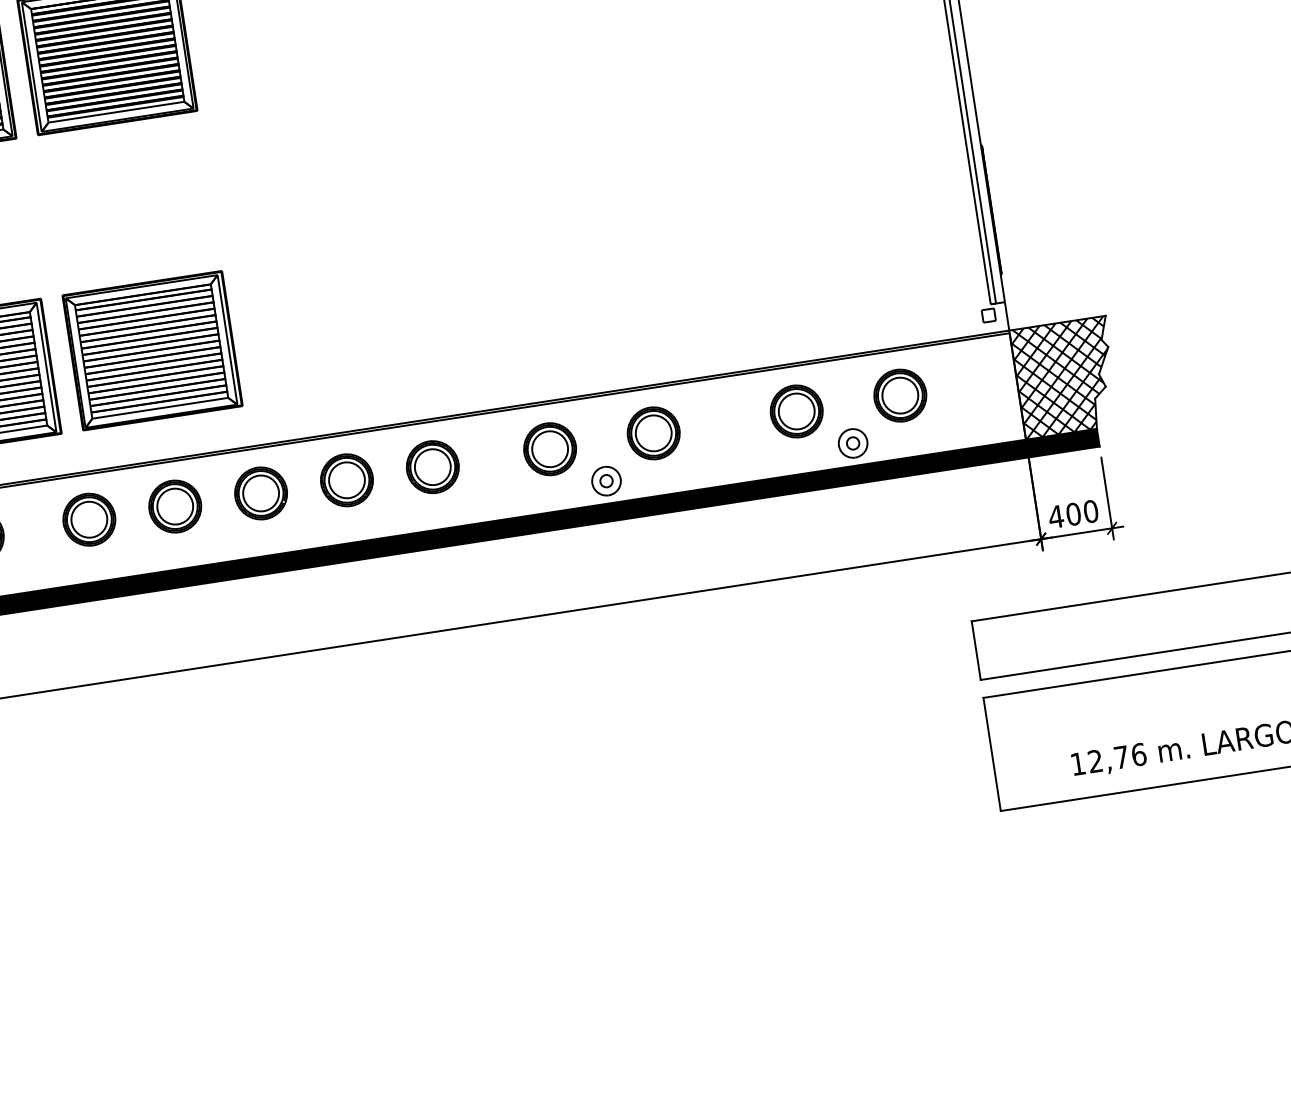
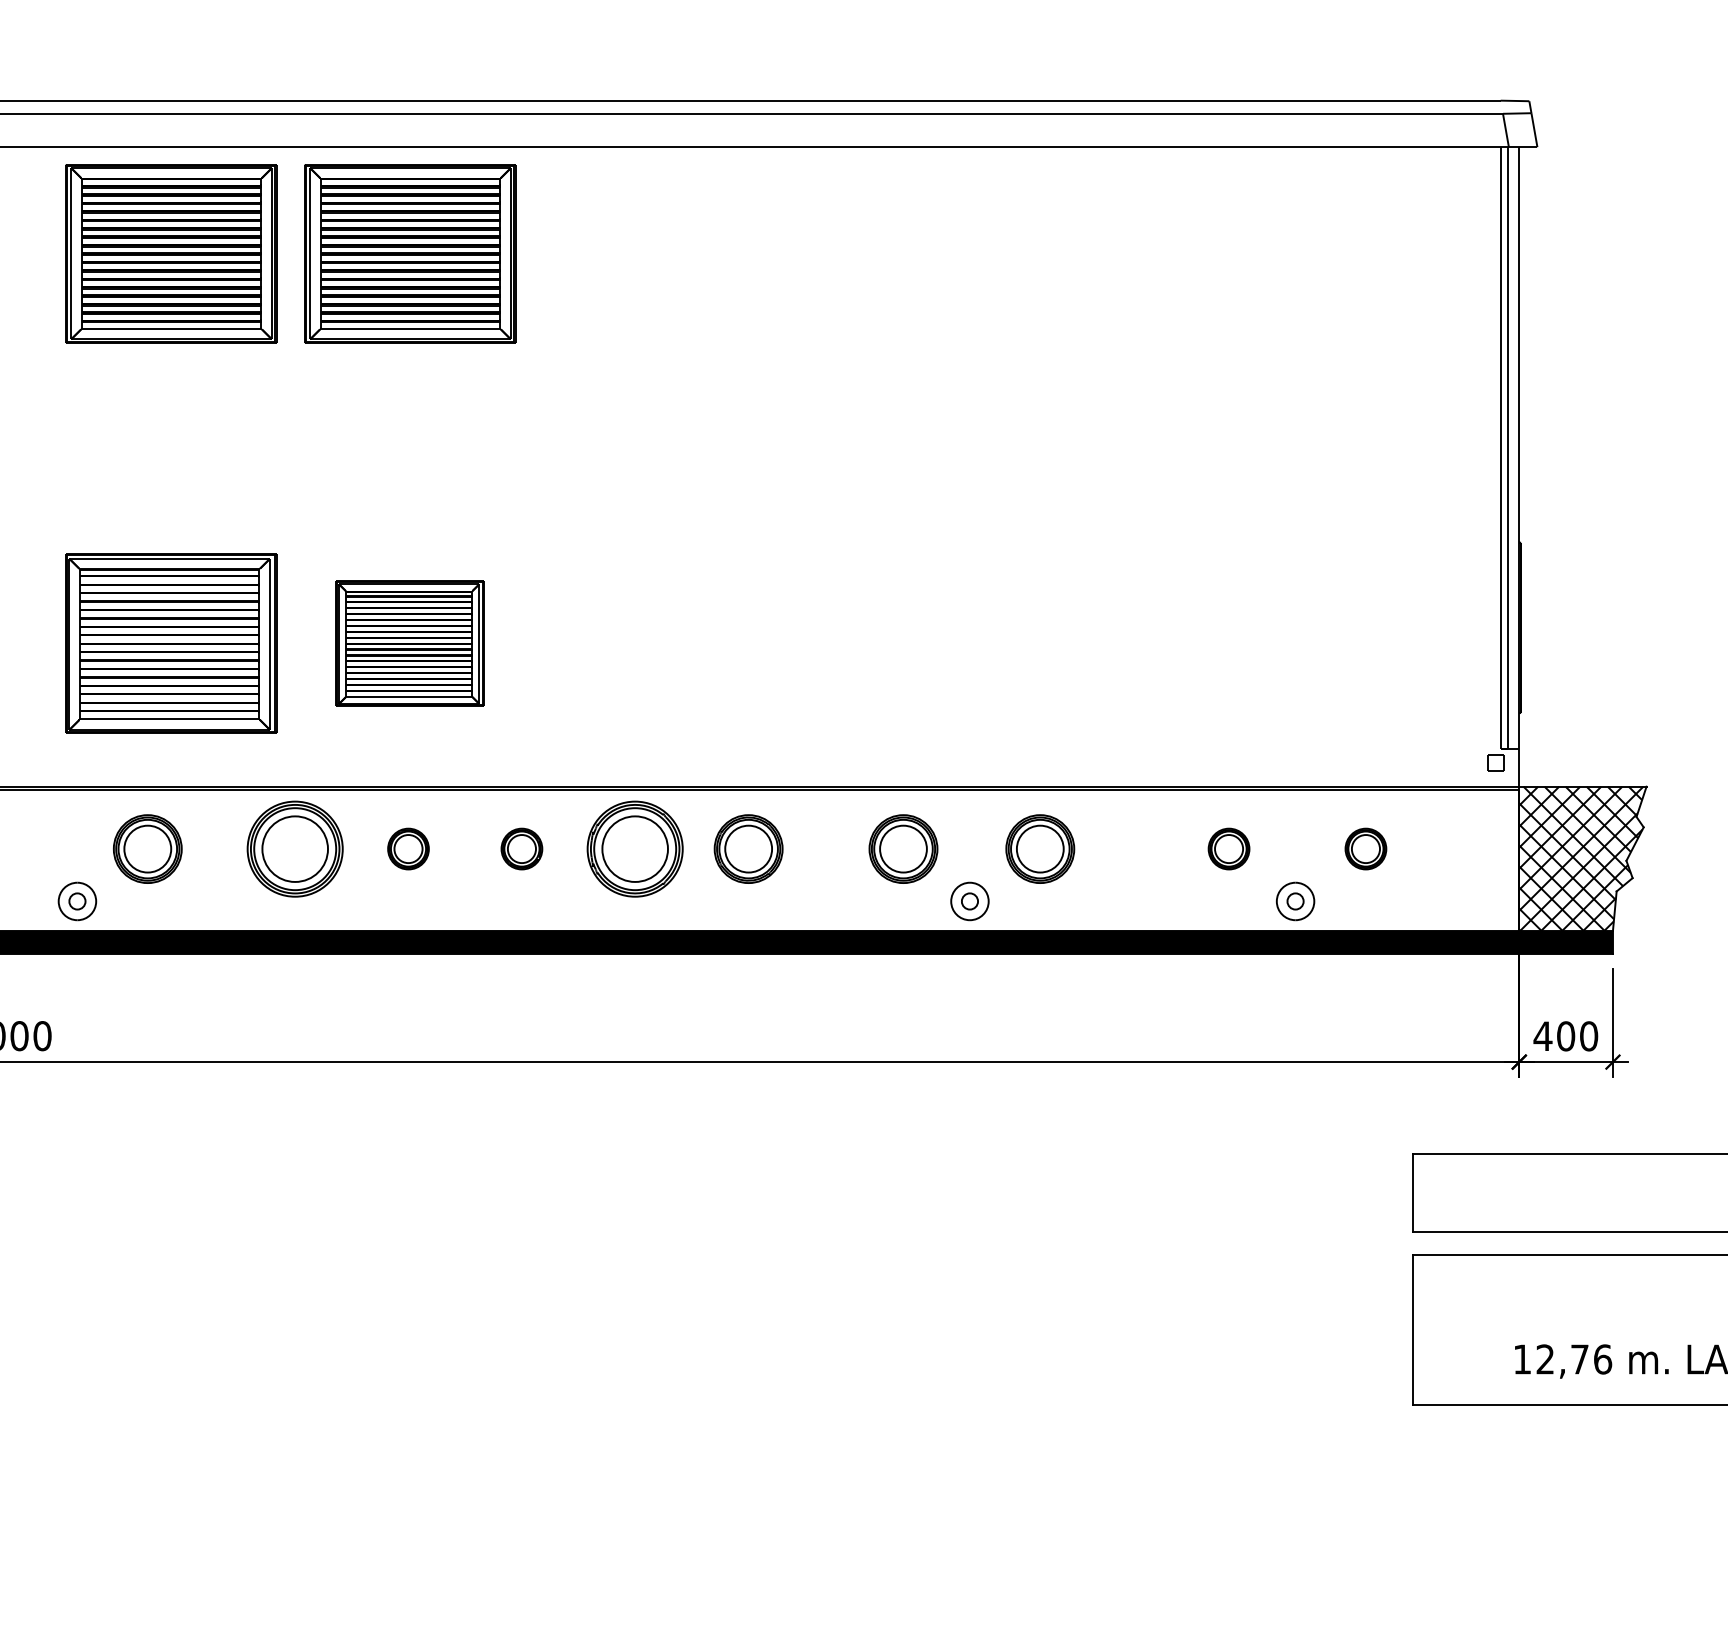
part: (152, 350) -> (410, 643), size x0.7
part: (899, 395) -> (1365, 848), size x0.6
part: (796, 411) -> (1228, 848), size x0.6
part: (347, 479) -> (635, 848), size x1.4
part: (260, 493) -> (521, 848), size x0.6
part: (175, 506) -> (408, 848), size x0.6
part: (88, 519) -> (294, 848), size x1.4

